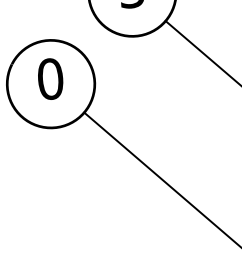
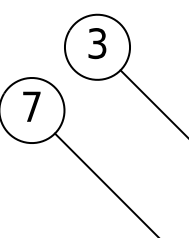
text: (50, 78) -> (31, 106), 0 -> 7

